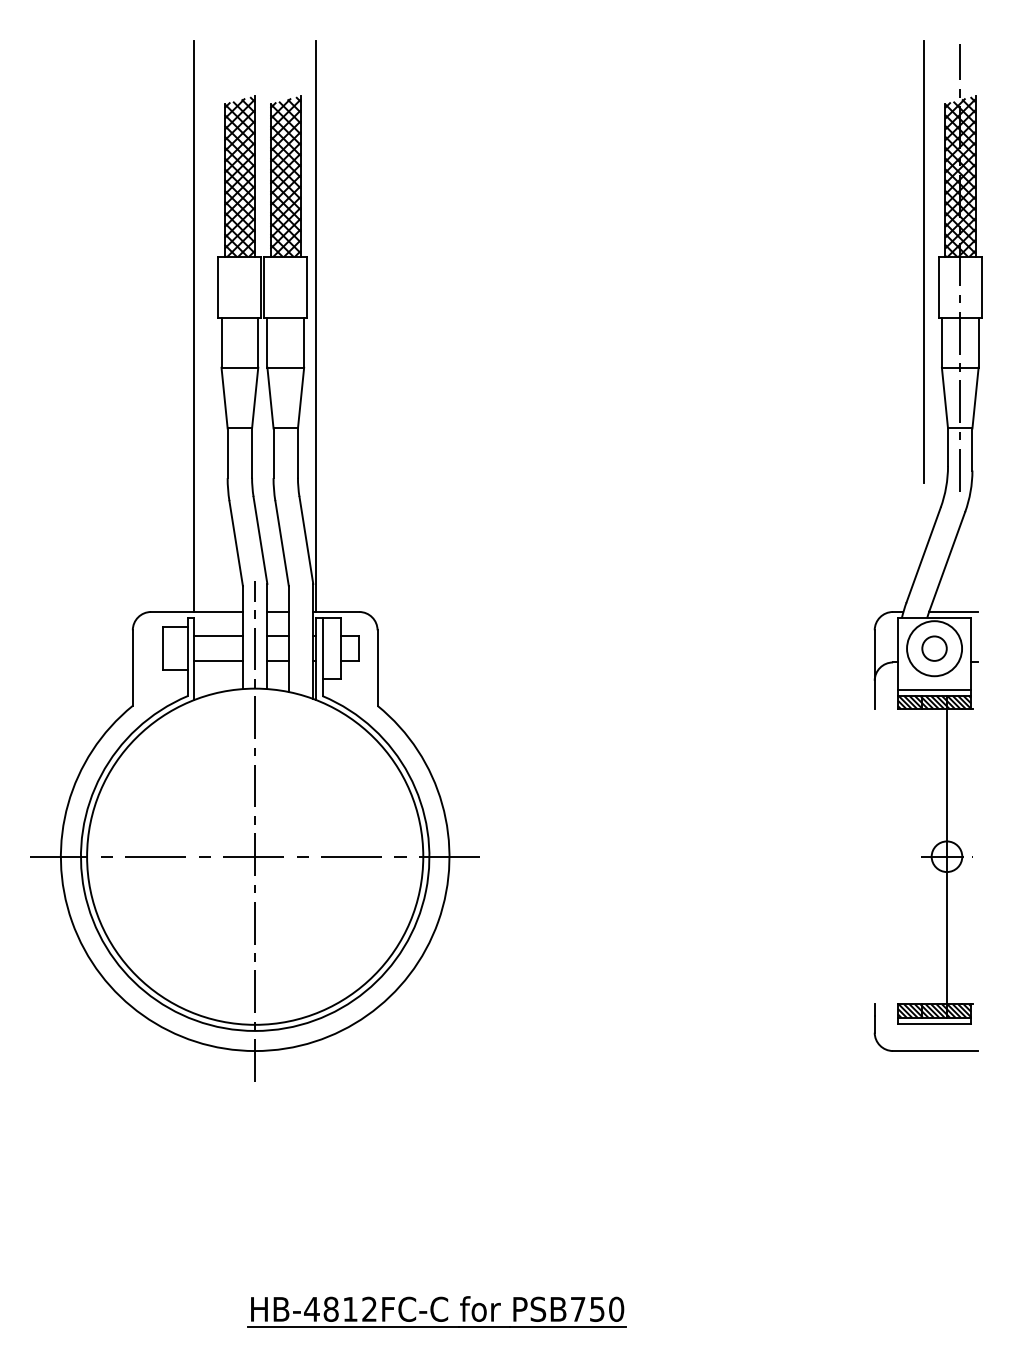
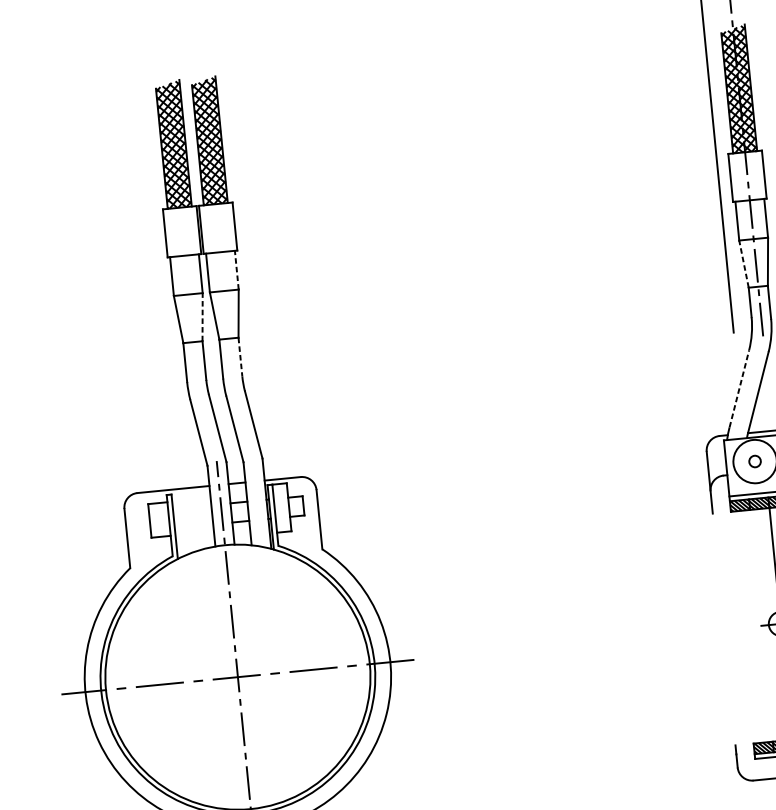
line: (194, 325) -> (149, 264), removed
line: (316, 325) -> (245, 255), removed
line: (304, 343) -> (237, 270), solid -> dashed
line: (255, 398) -> (202, 317), solid -> dashed
line: (944, 398) -> (743, 264), solid -> dashed
line: (297, 453) -> (240, 357), solid -> dashed
line: (923, 554) -> (739, 388), solid -> dashed
line: (218, 636) -> (192, 507), removed
circle: (934, 648) -> (755, 461), size x0.6
line: (218, 660) -> (194, 525), removed

